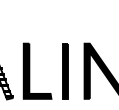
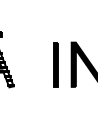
part: (37, 70) -> (33, 64), removed

